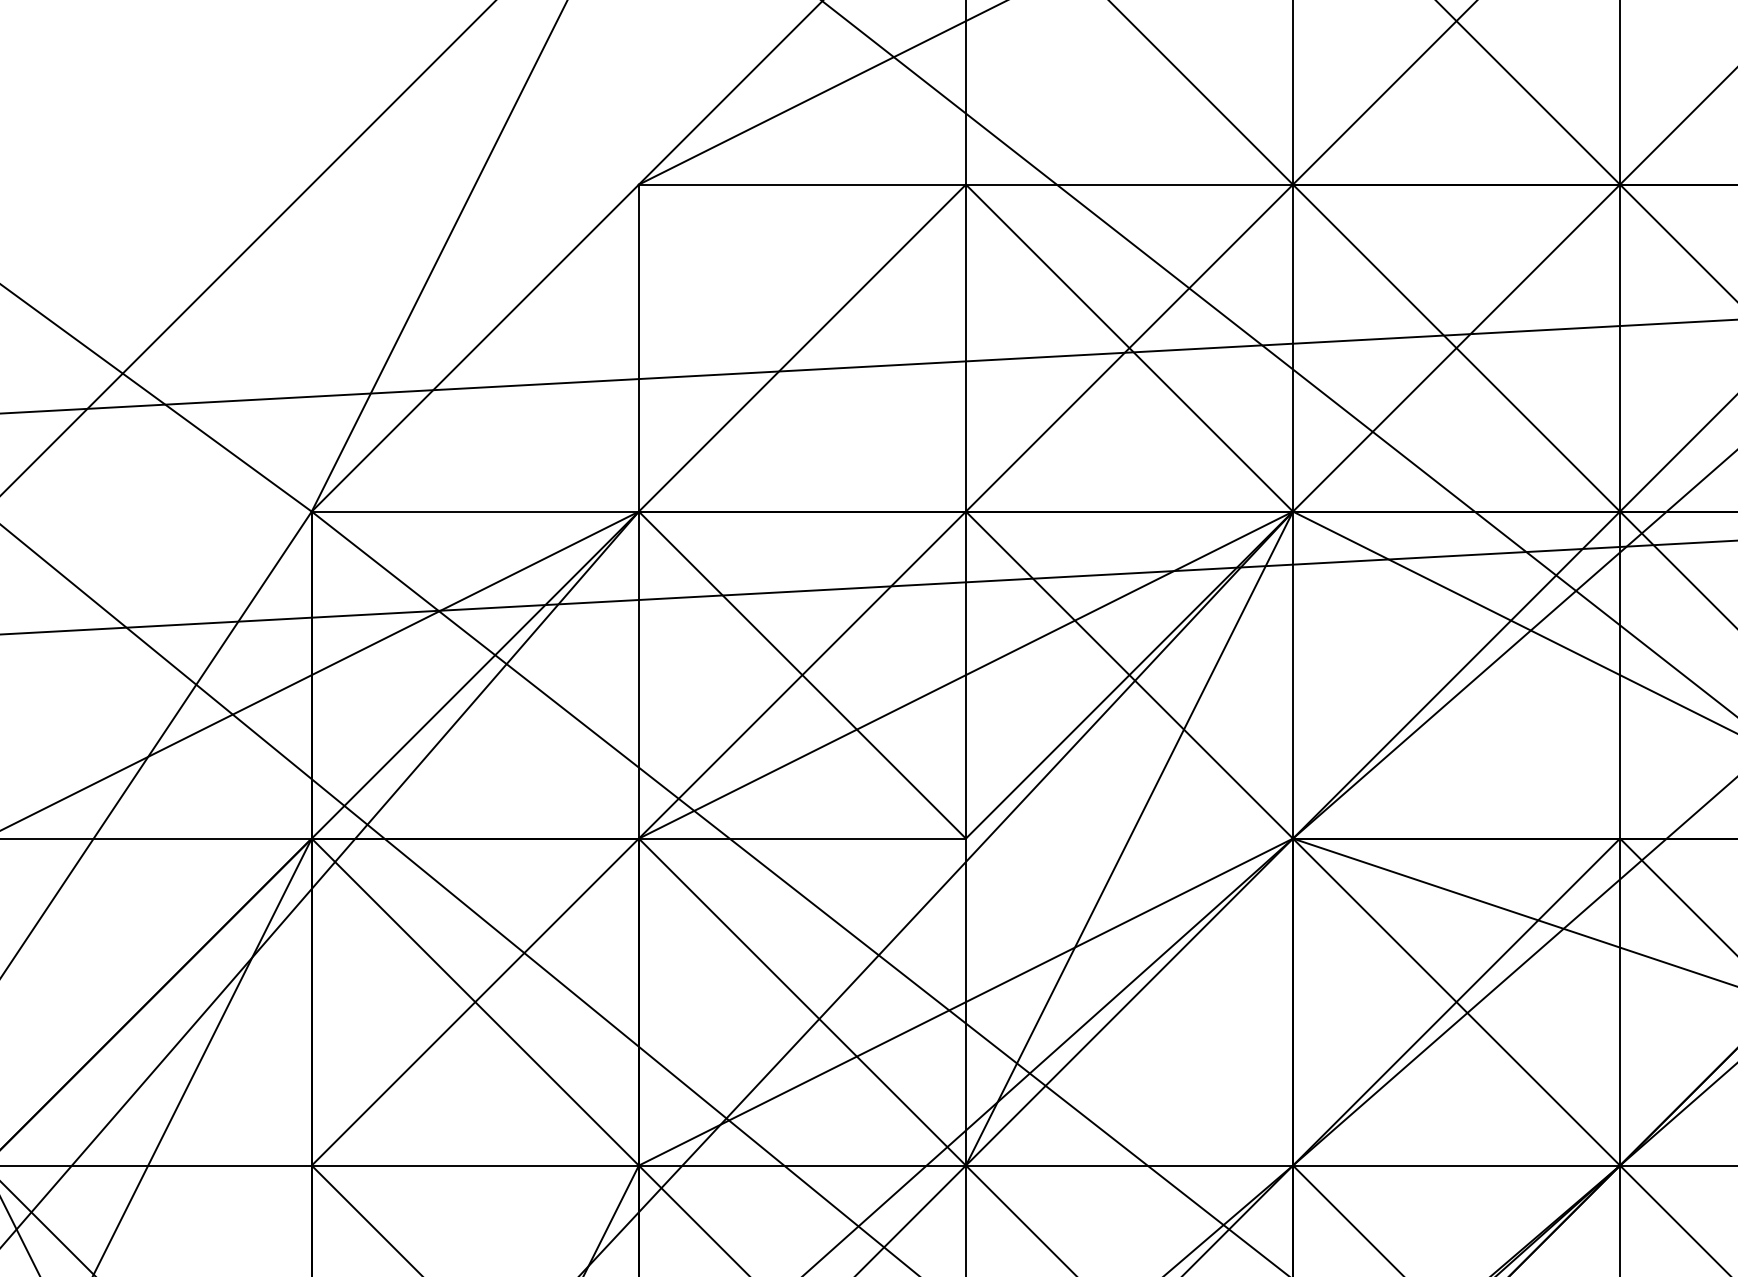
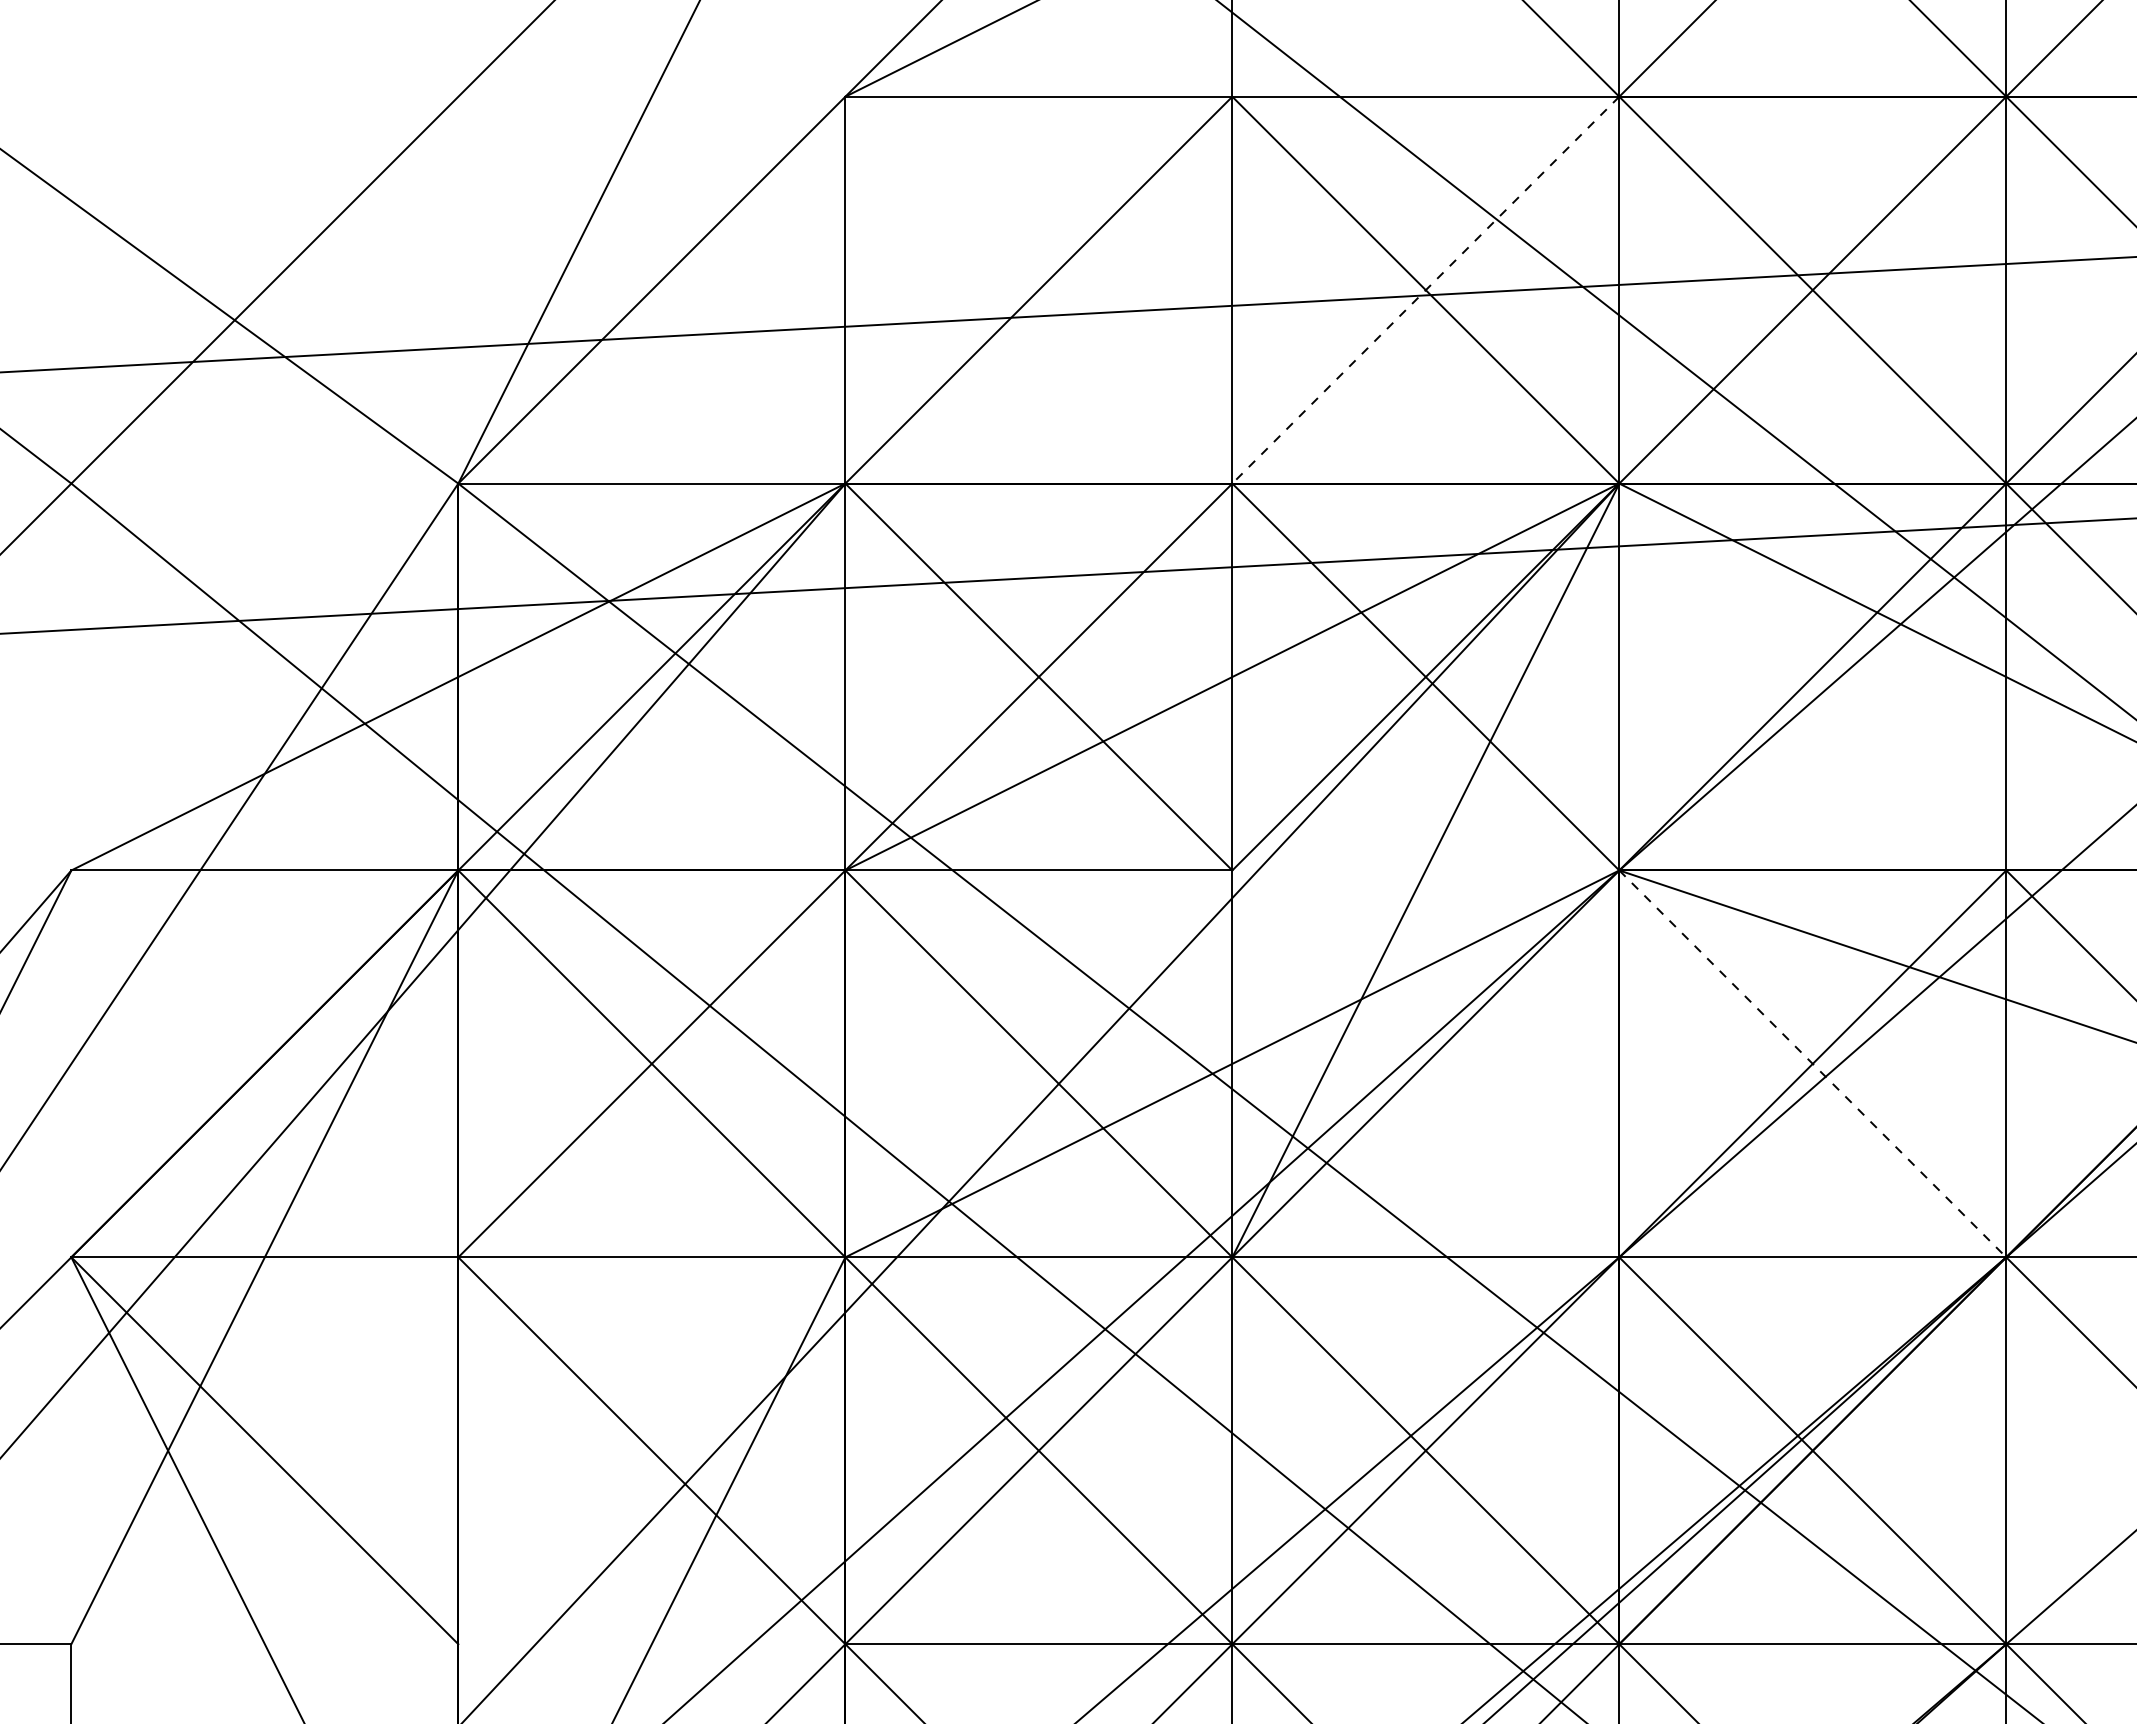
line: (1129, 348) -> (1425, 290), solid -> dashed
line: (1456, 1001) -> (1812, 1063), solid -> dashed

